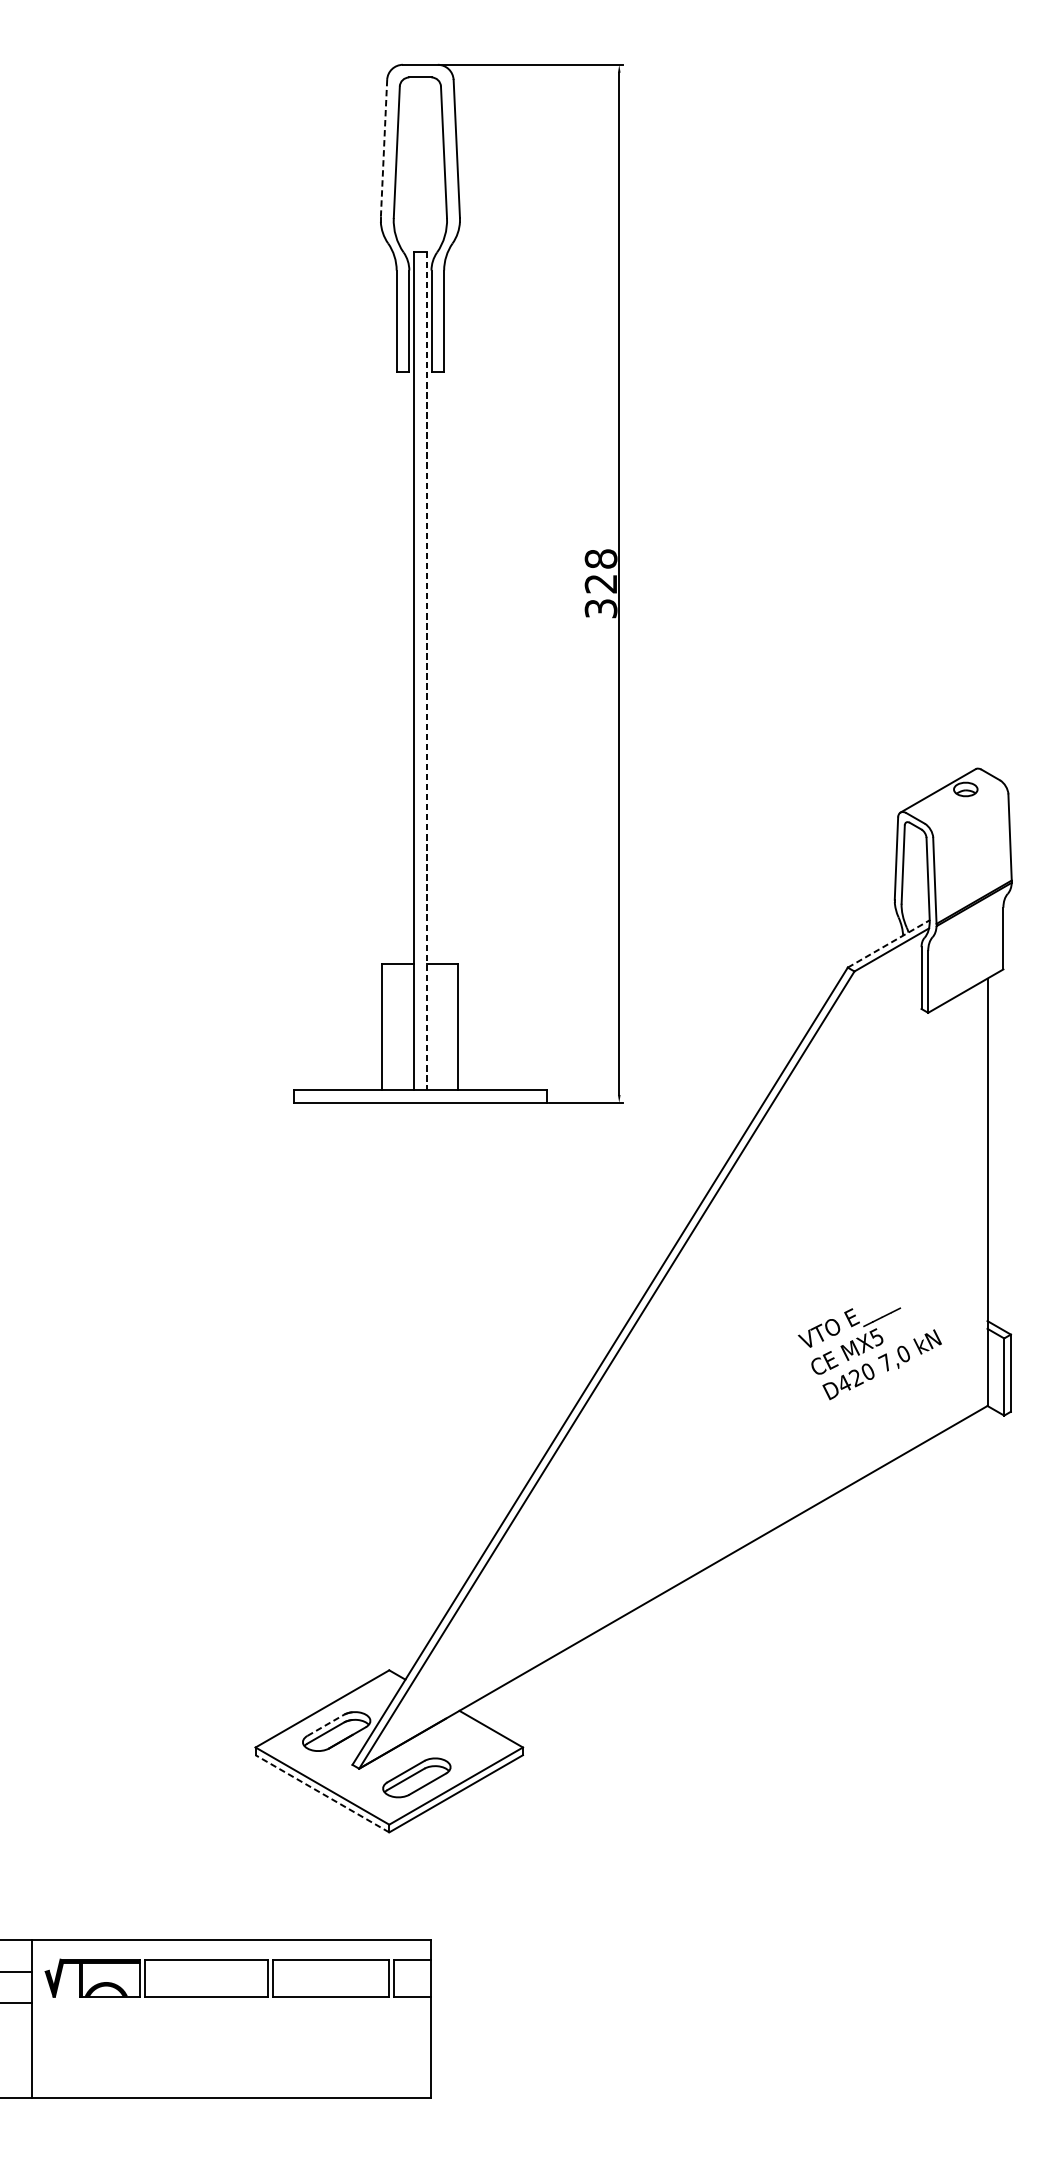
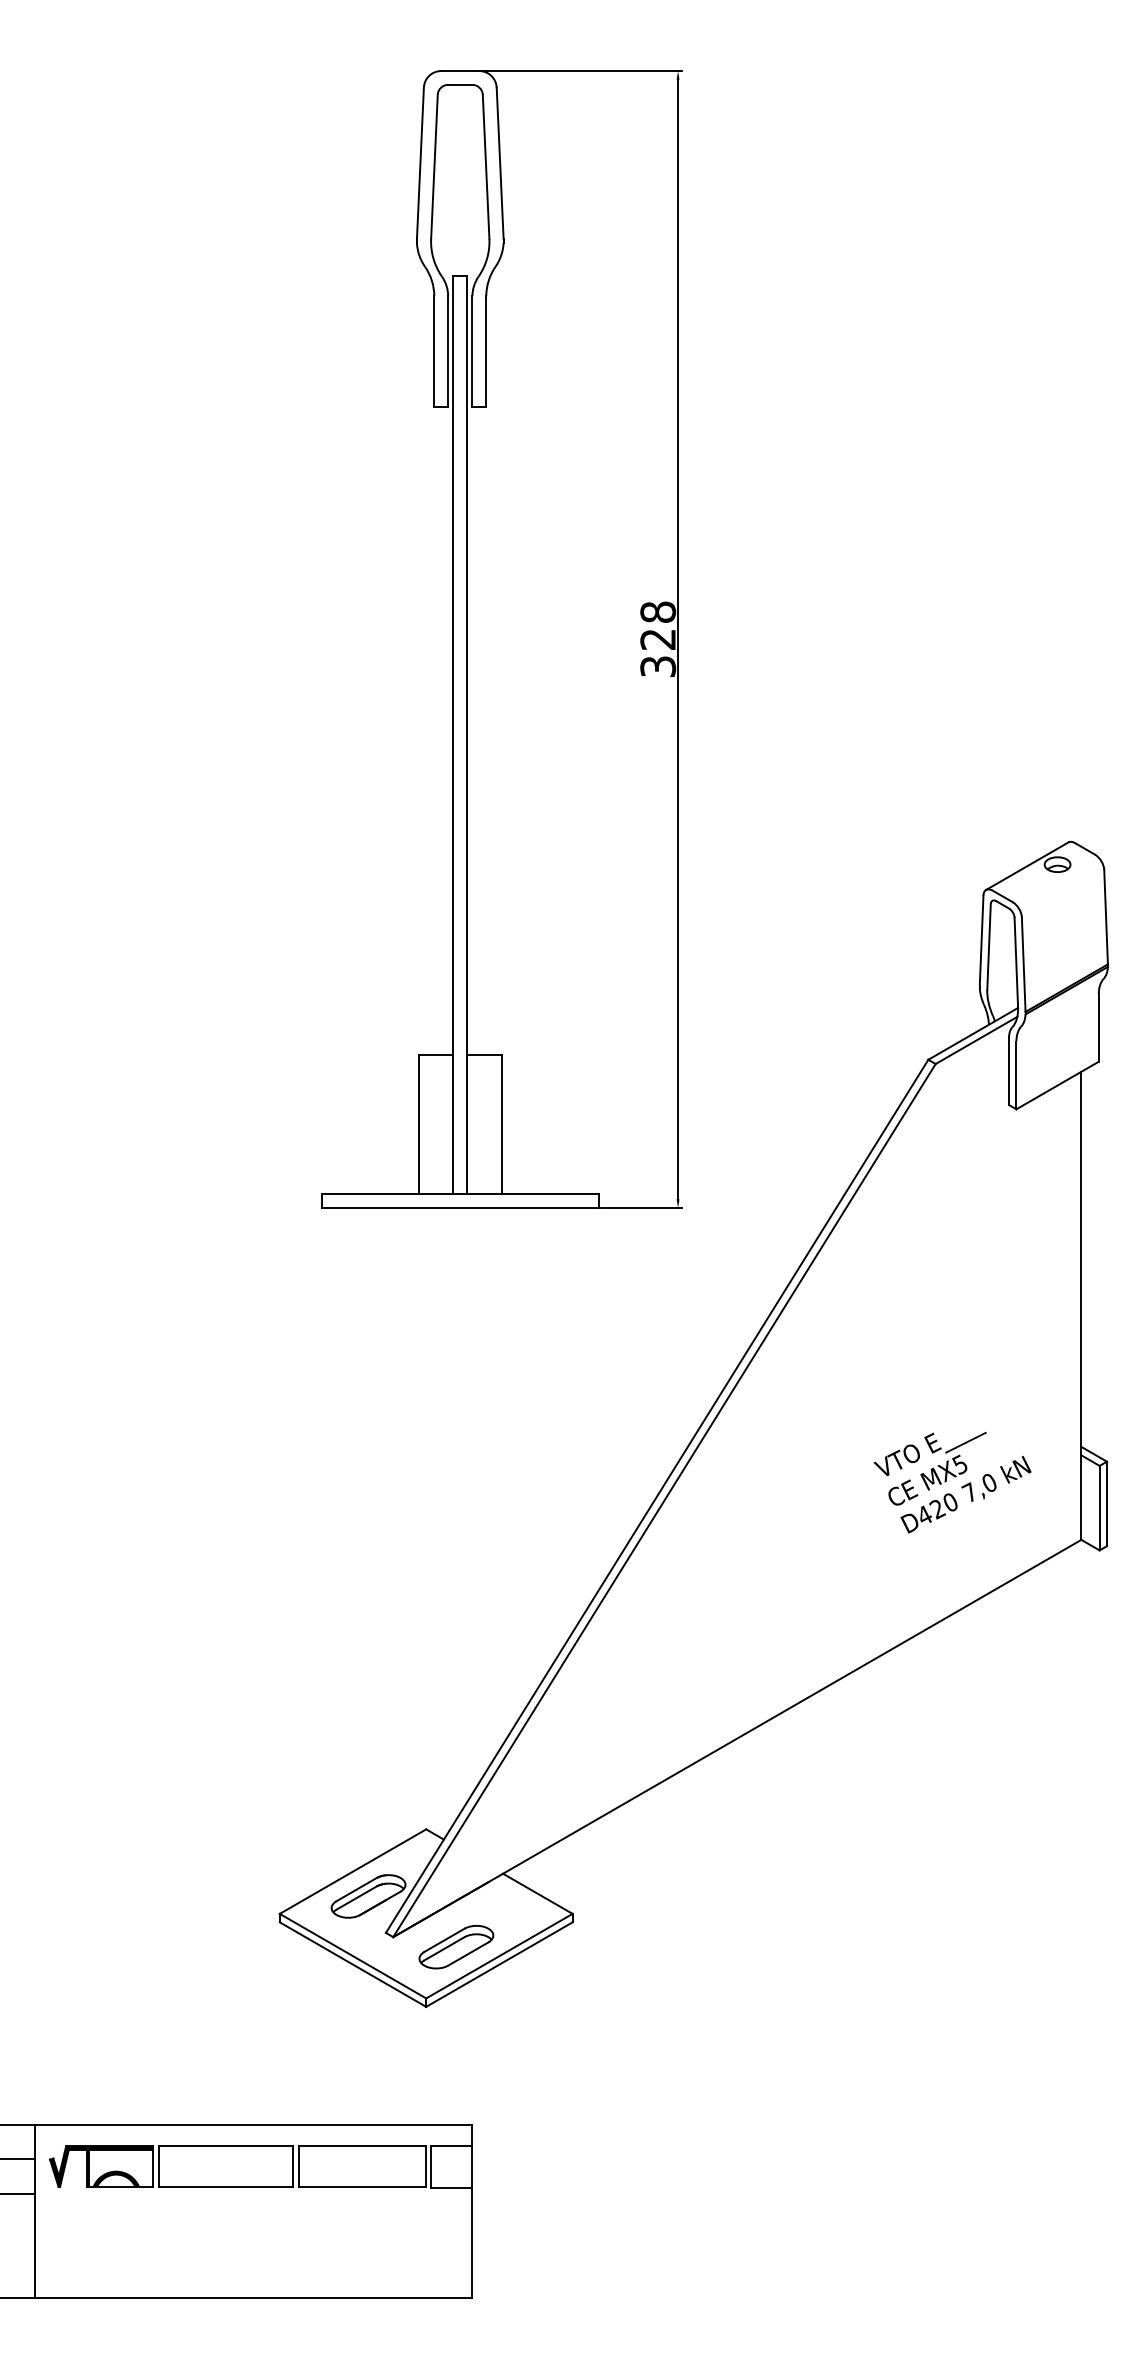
line: (384, 149) -> (420, 163), dashed -> solid
line: (426, 671) -> (467, 735), dashed -> solid
line: (889, 943) -> (973, 1033), dashed -> solid
line: (326, 1725) -> (357, 1889), dashed -> solid
line: (322, 1793) -> (353, 1964), dashed -> solid

